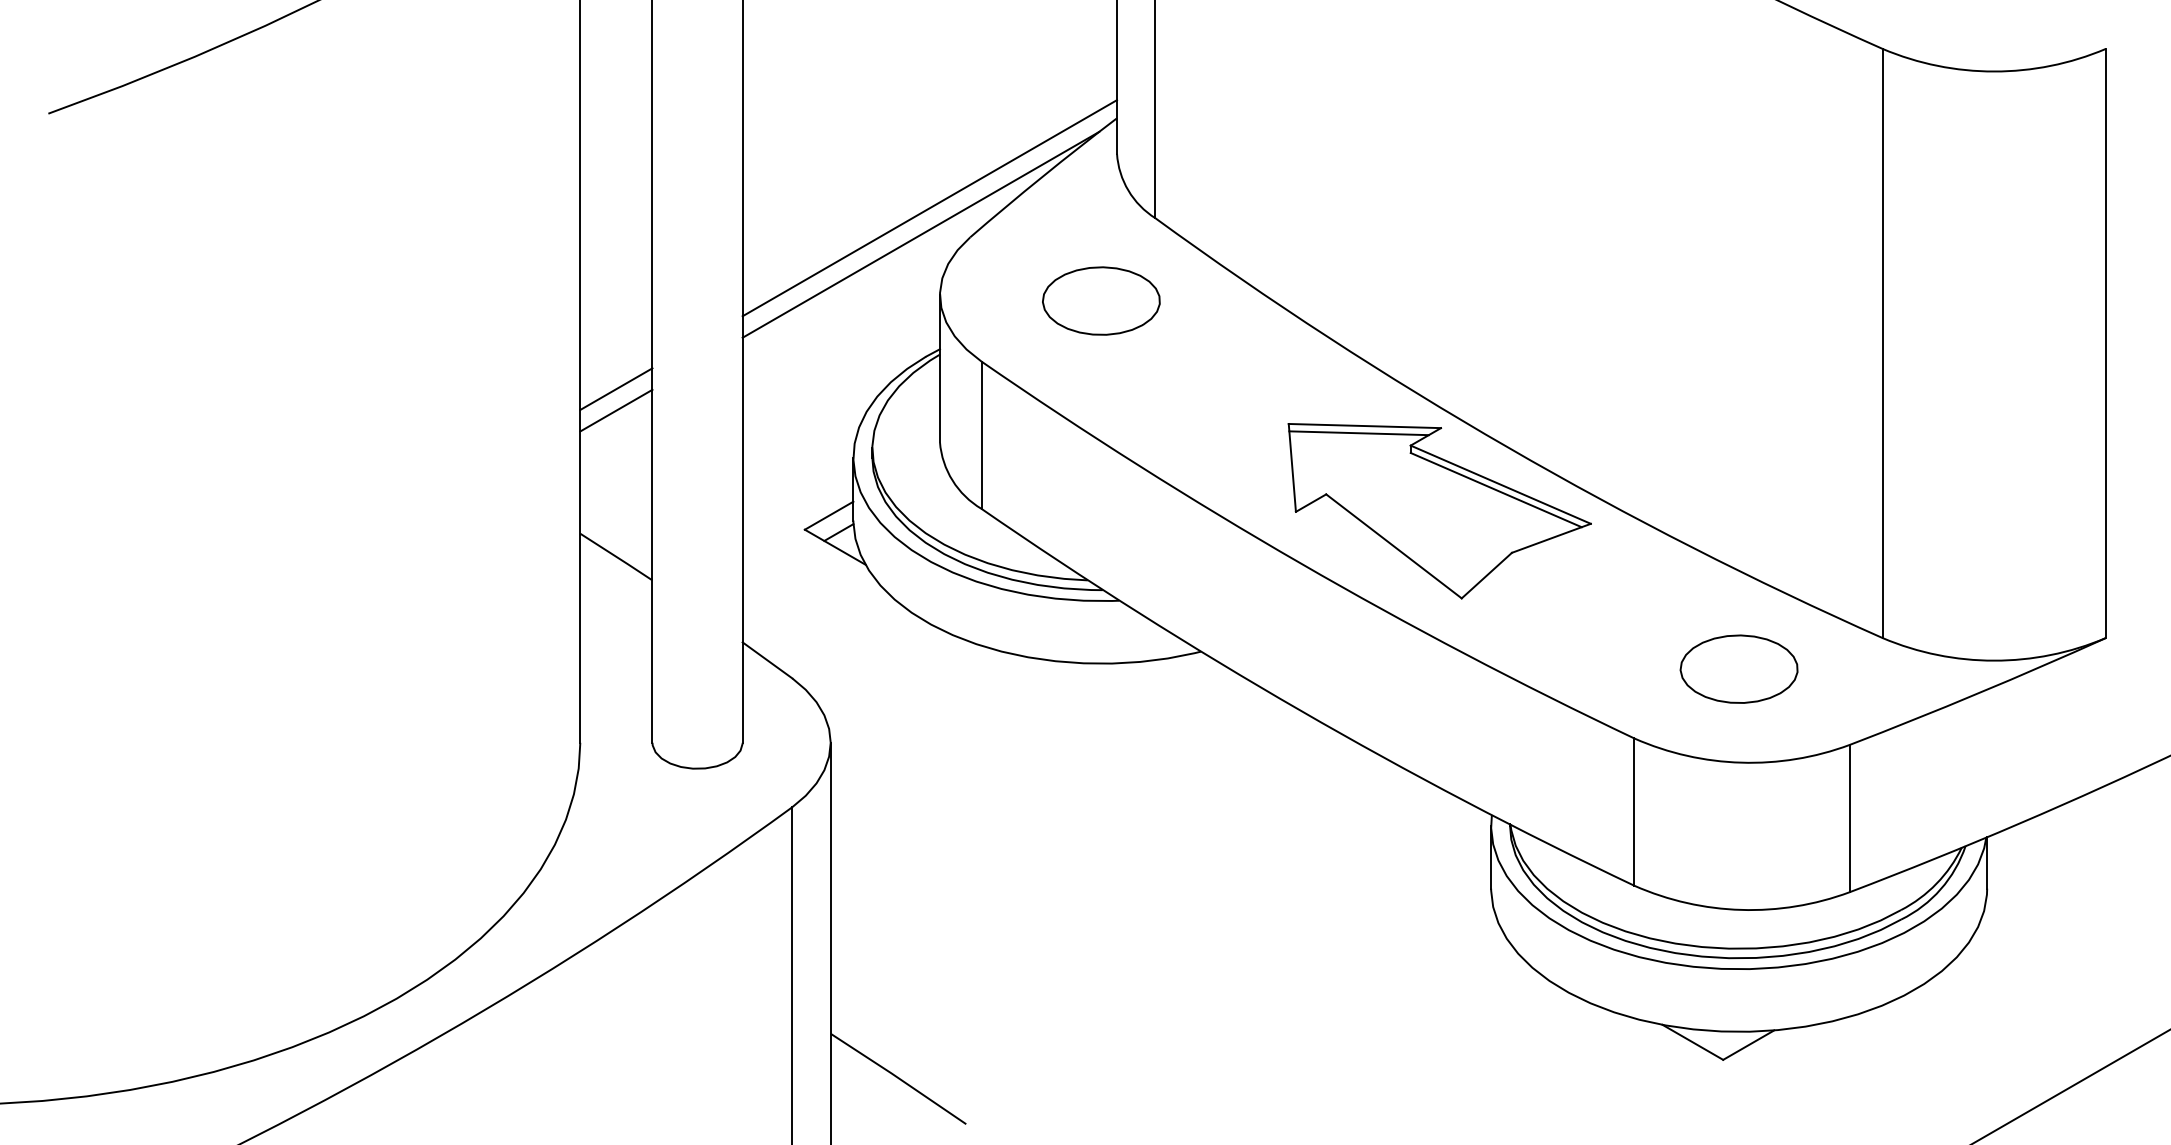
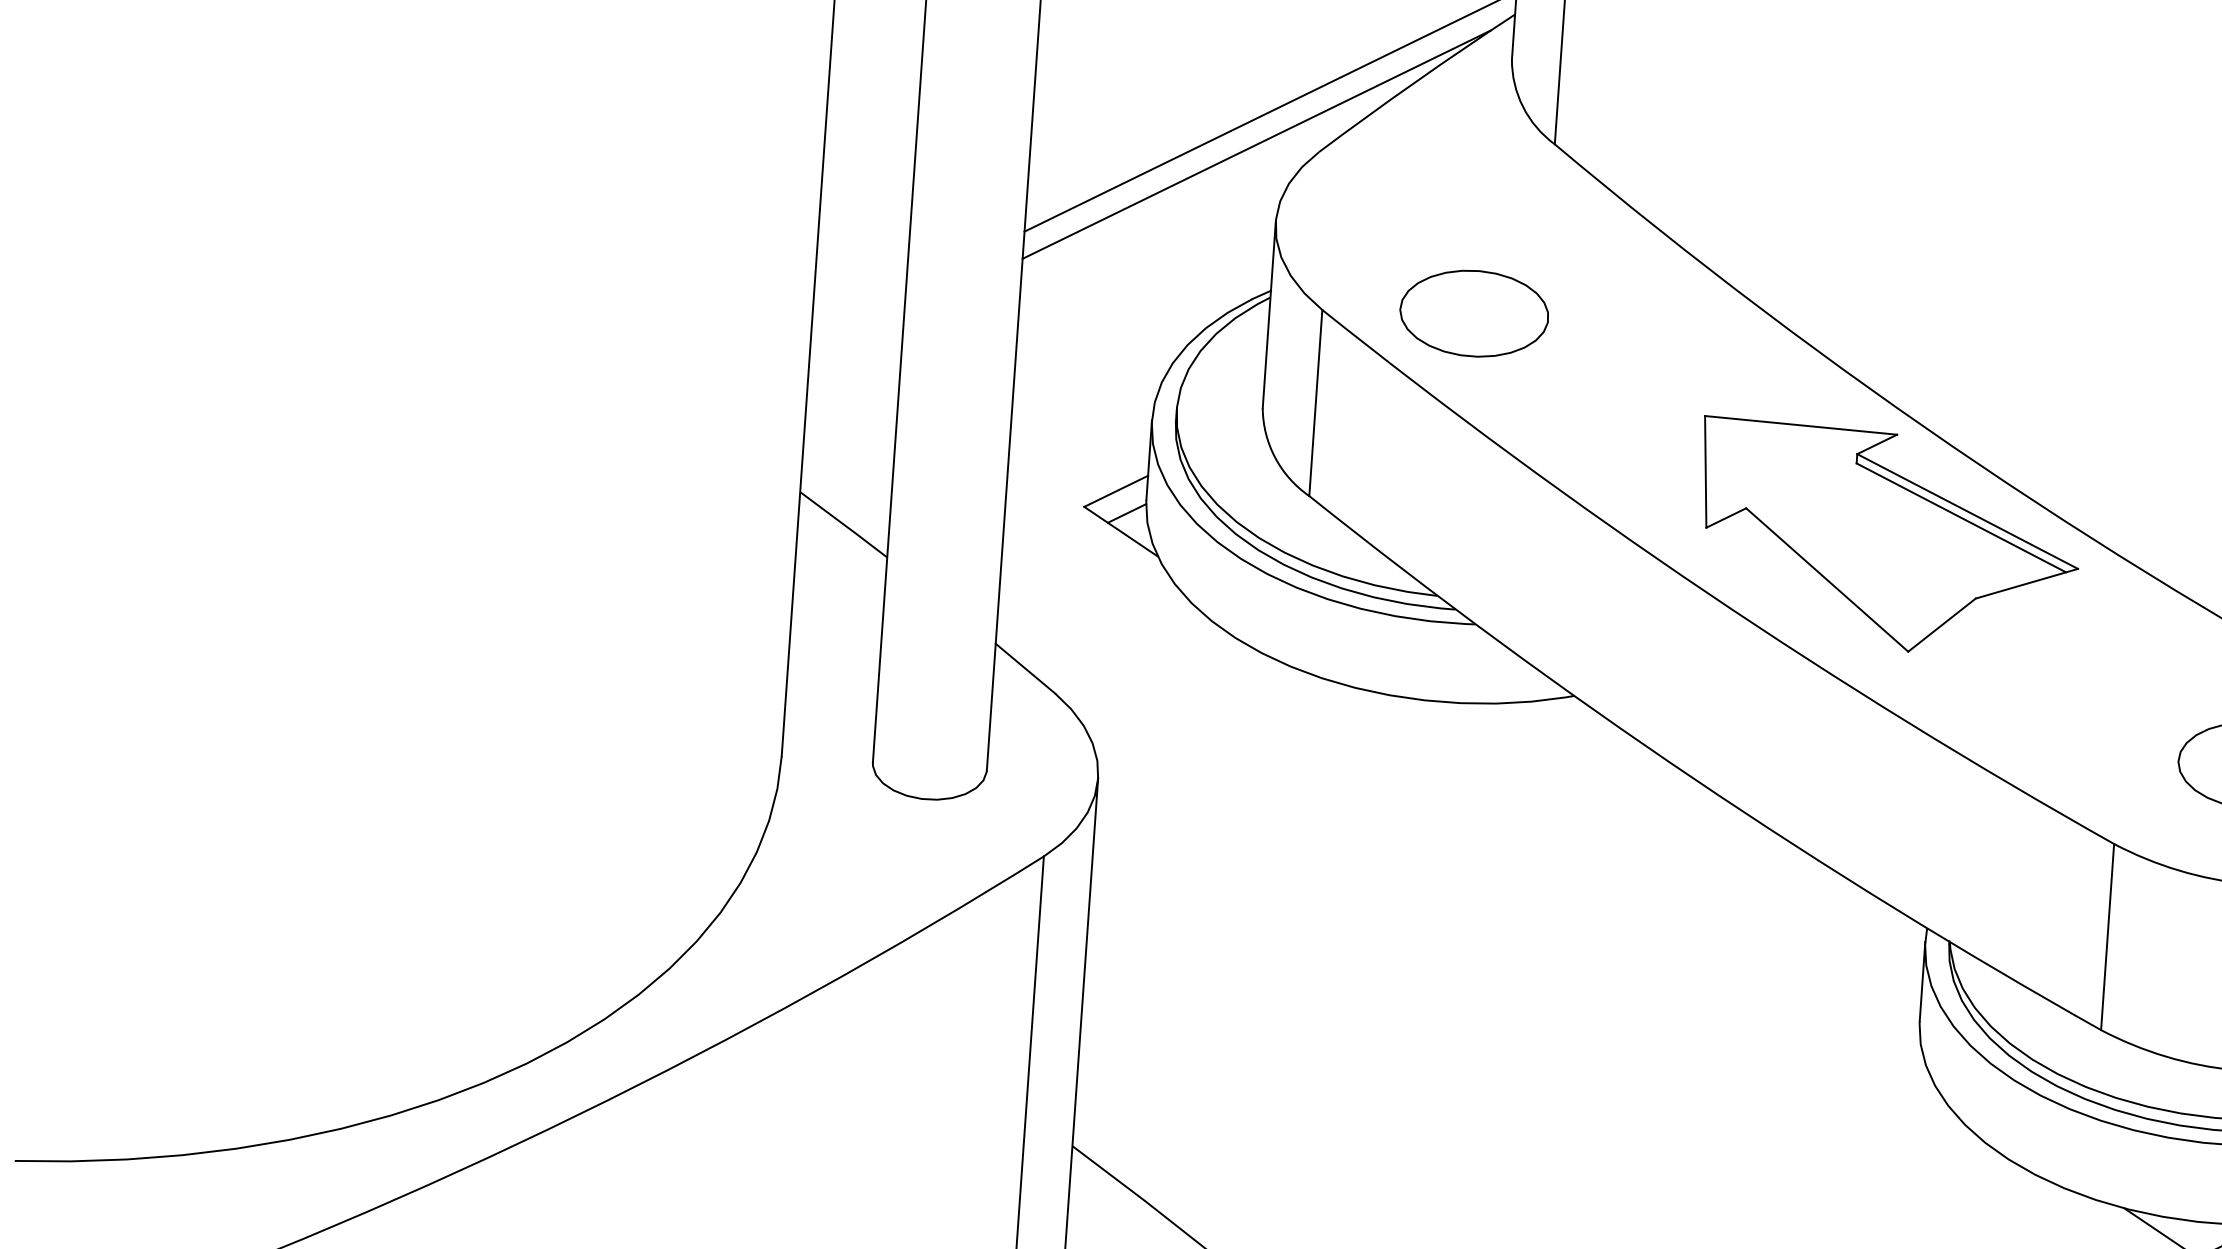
part: (1101, 300) -> (1474, 312), moved
line: (616, 388) -> (858, 311), removed
line: (616, 410) -> (856, 339), removed
line: (1358, 433) -> (1792, 434), removed

